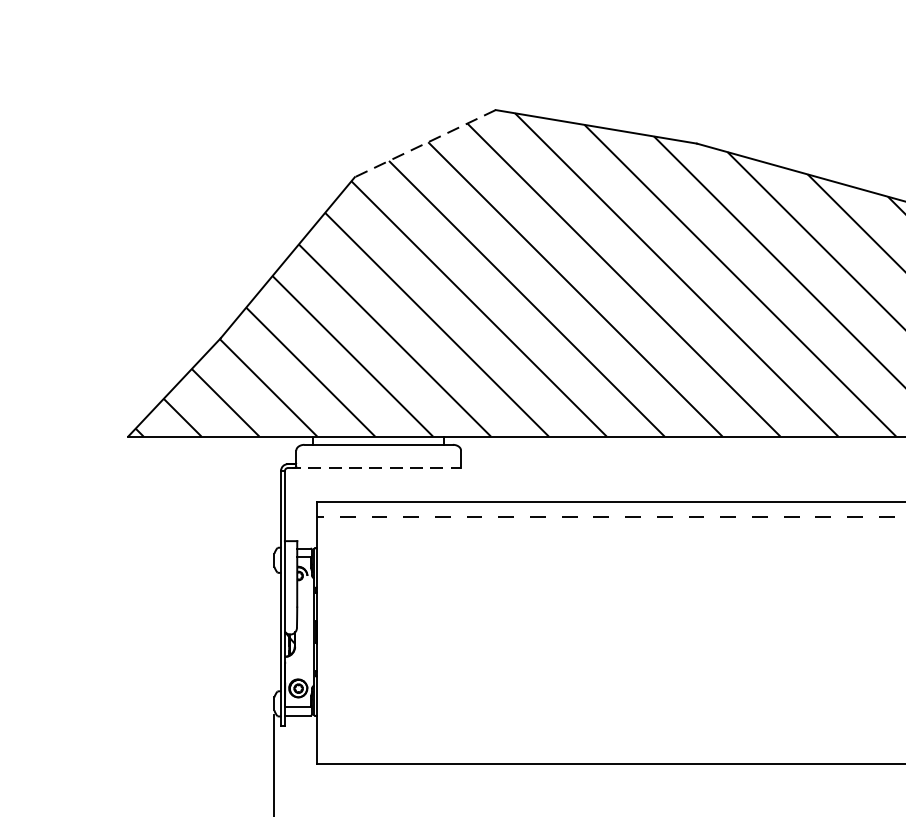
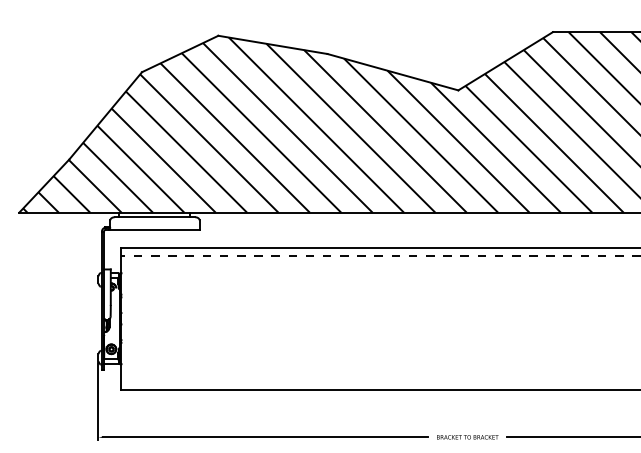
line: (423, 144) -> (179, 54), dashed -> solid
line: (374, 467) -> (152, 229), dashed -> solid

